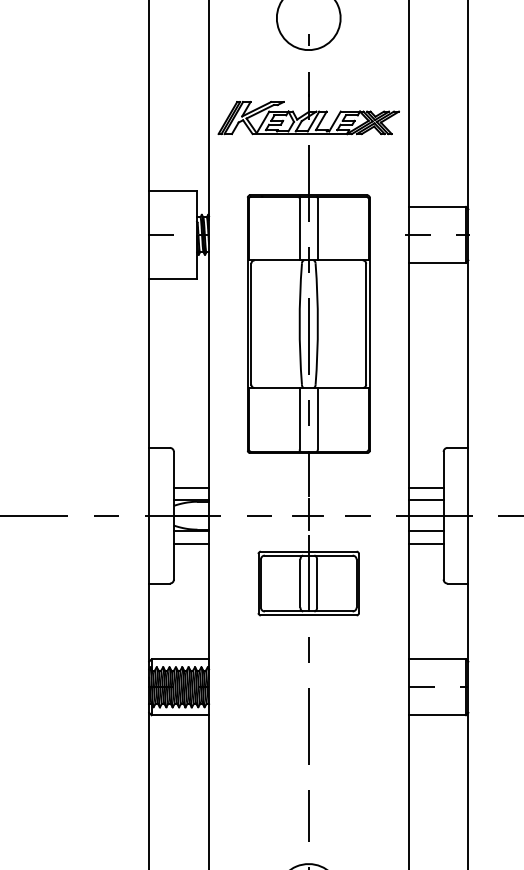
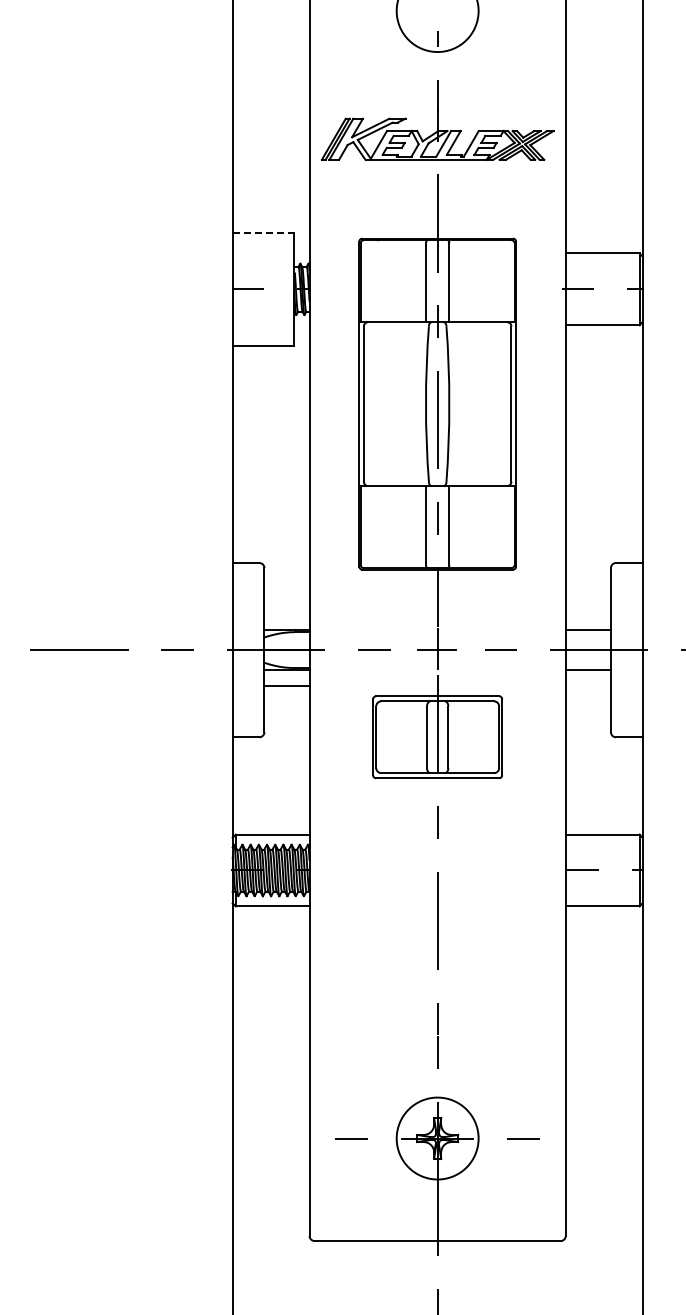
line: (173, 190) -> (263, 232), solid -> dashed
line: (191, 487) -> (286, 614), removed
line: (425, 487) -> (587, 614), removed
line: (425, 544) -> (587, 686), removed

